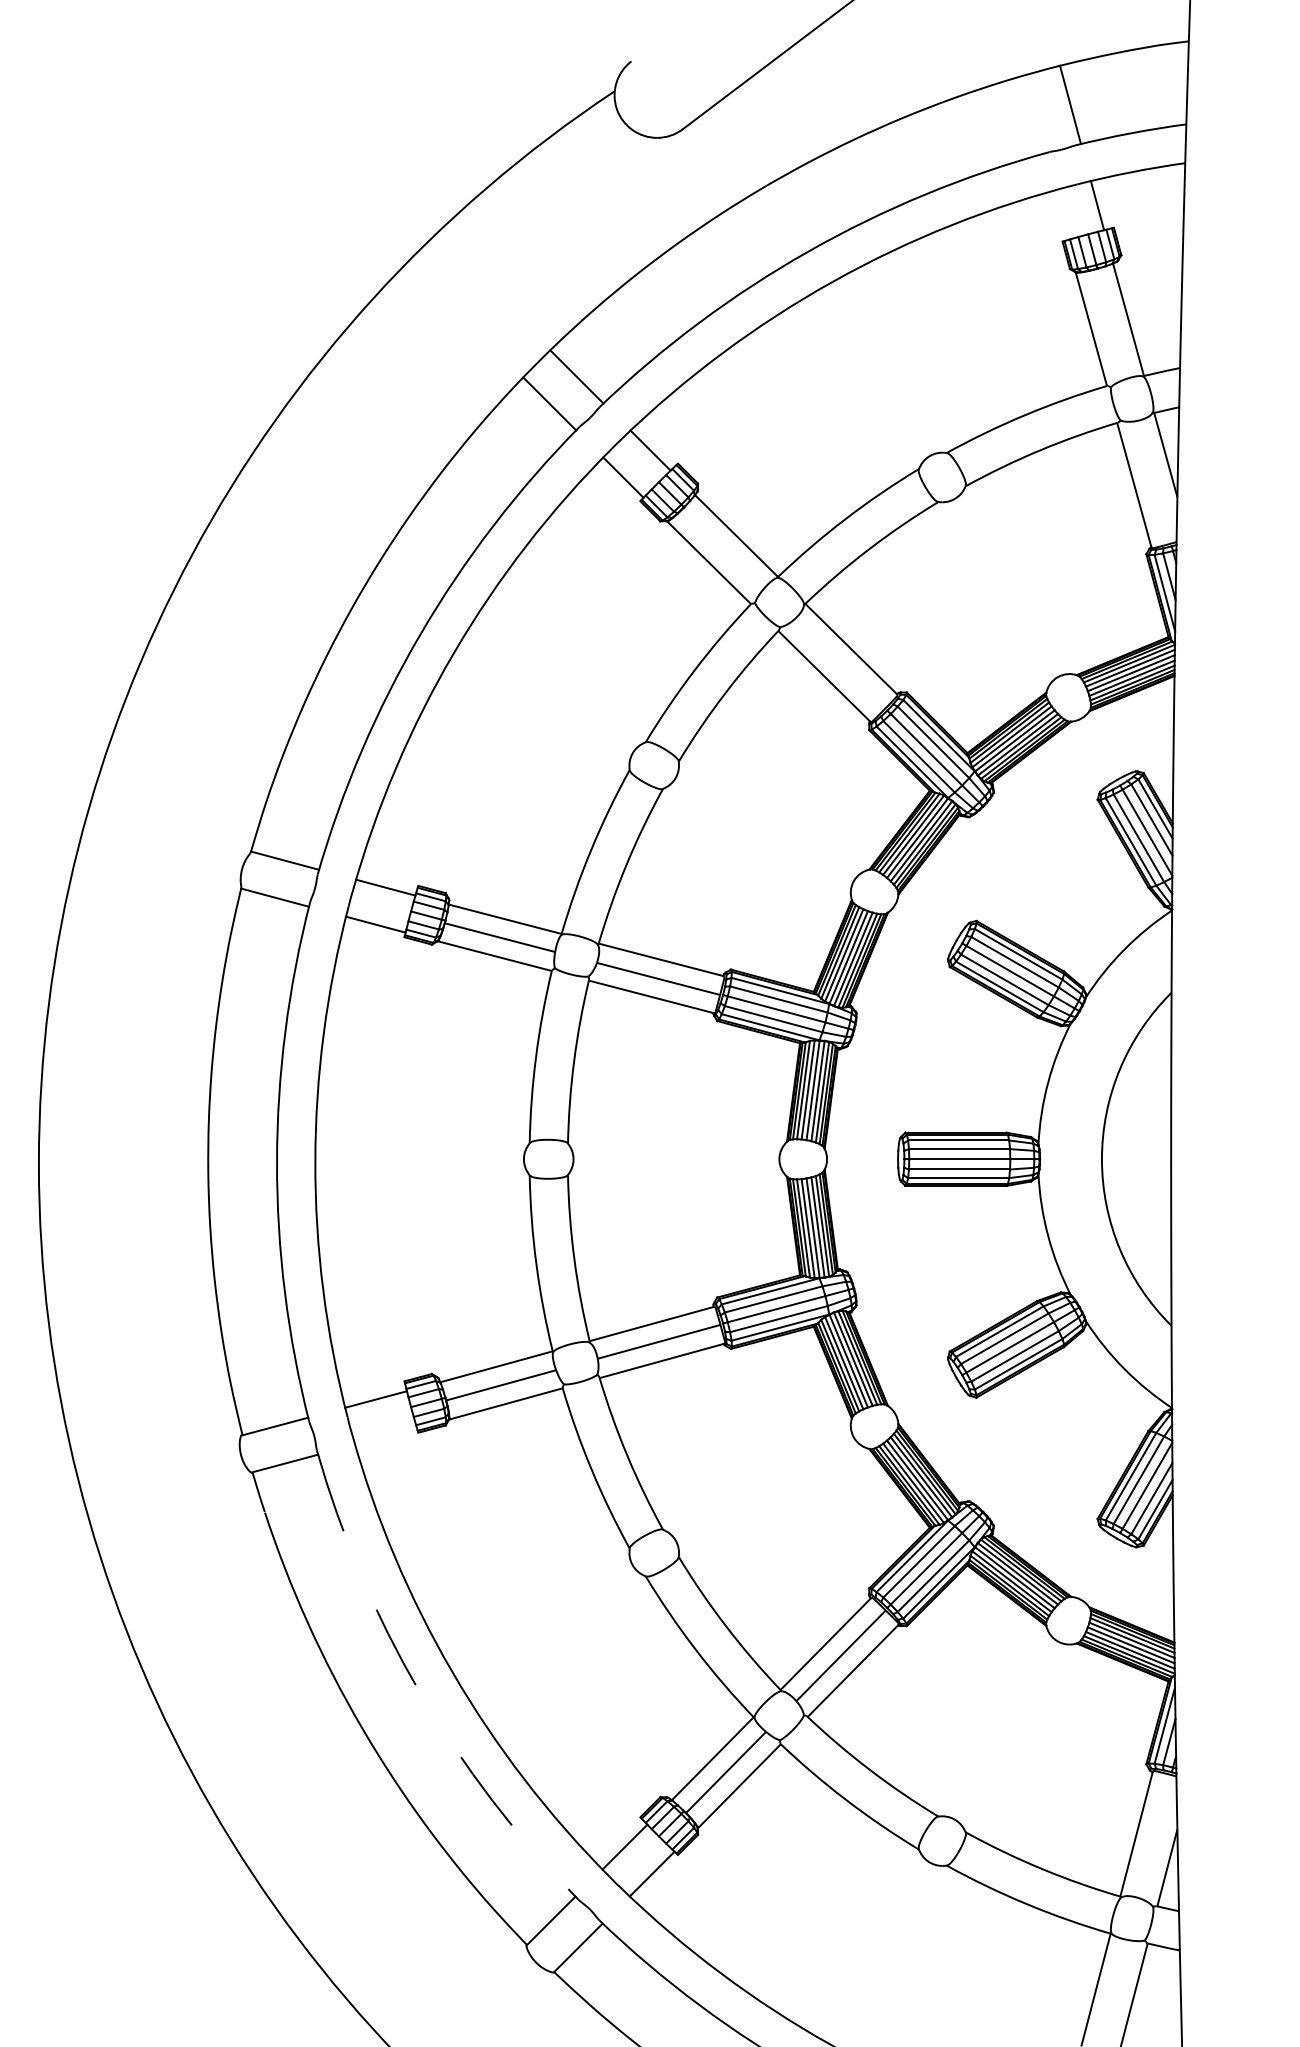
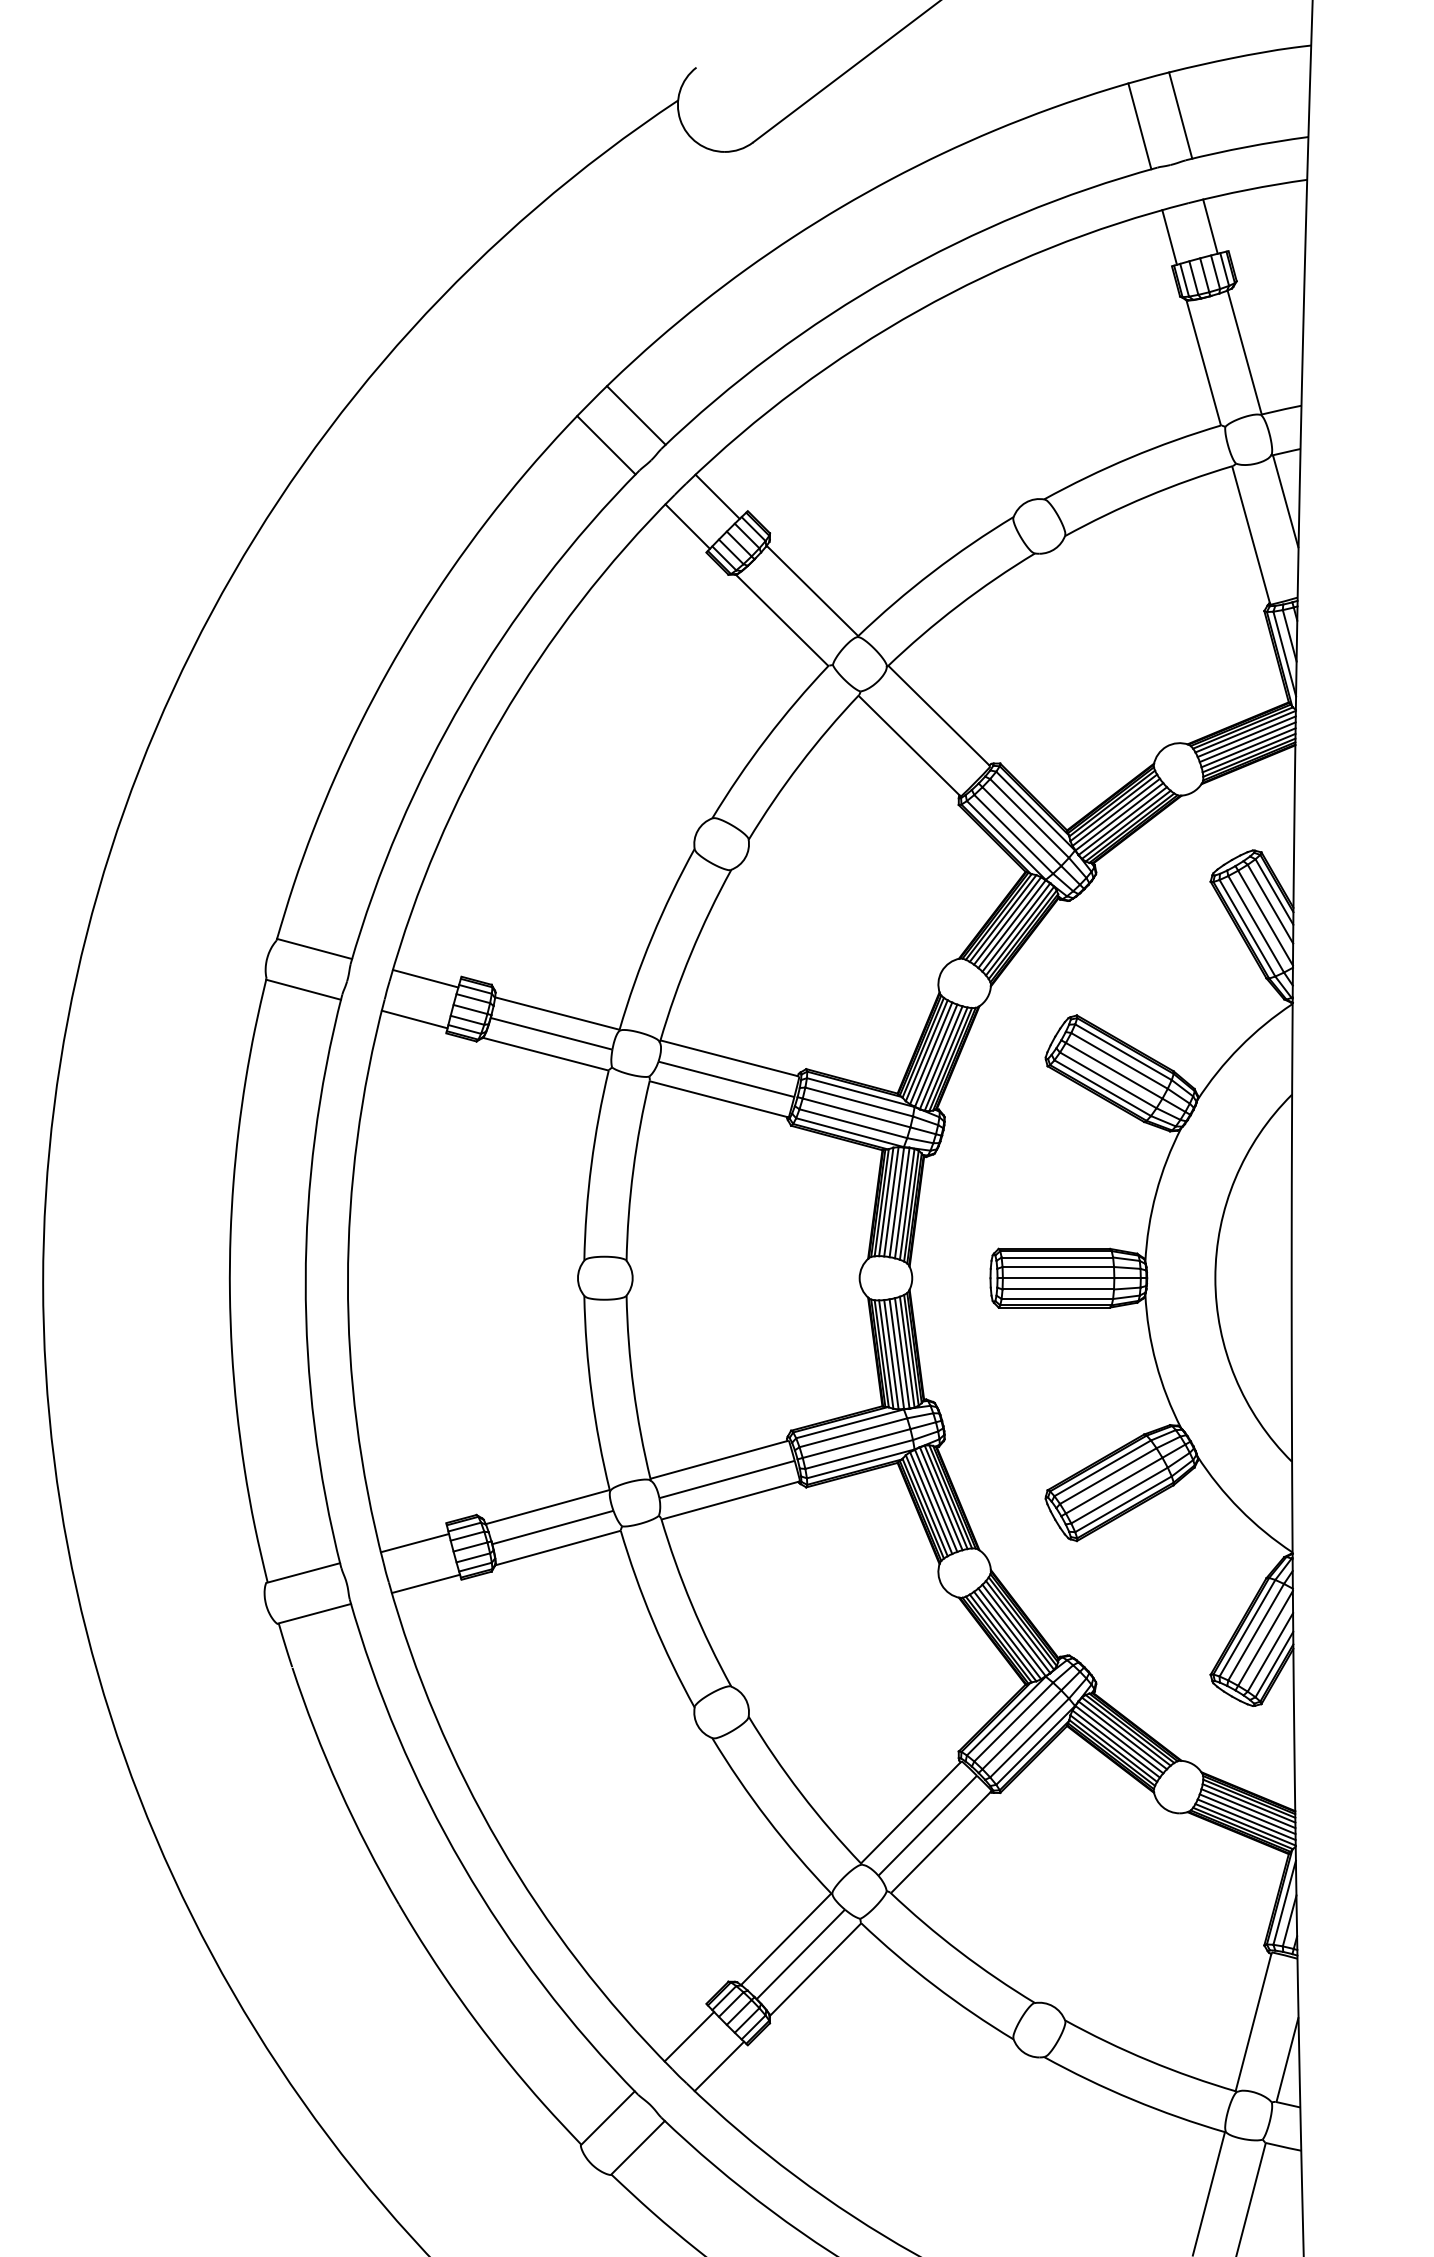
line: (1033, 114) -> (1139, 126), added
line: (1060, 215) -> (1169, 237), added
line: (385, 1436) -> (425, 1583), added
arc: (419, 1691) -> (462, 1865), dashed -> solid

